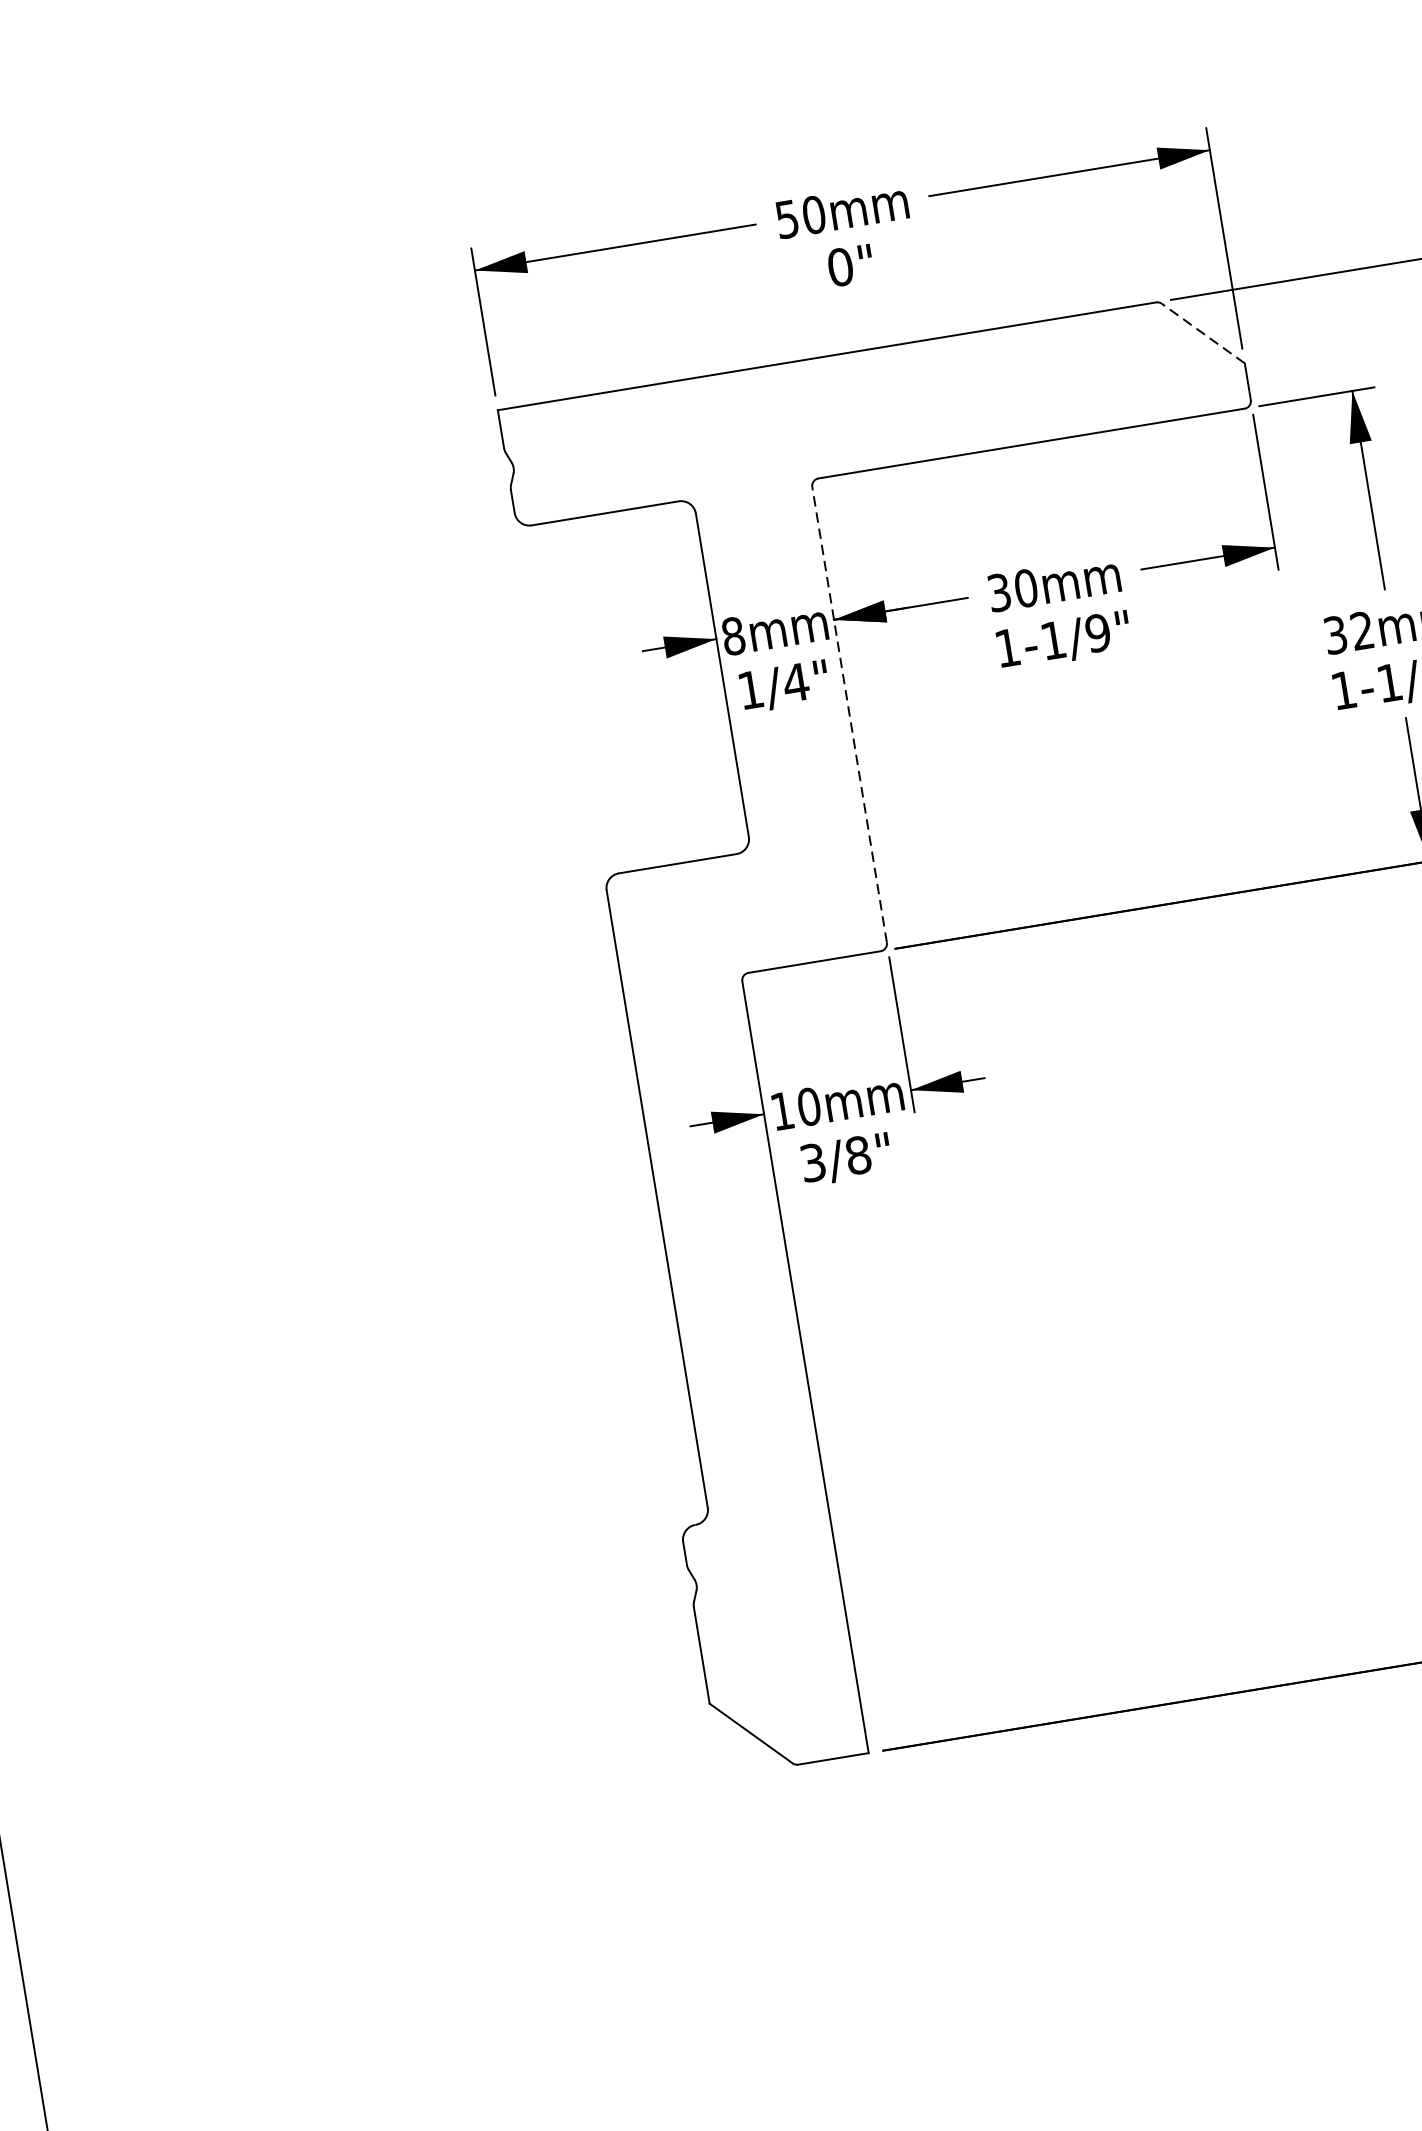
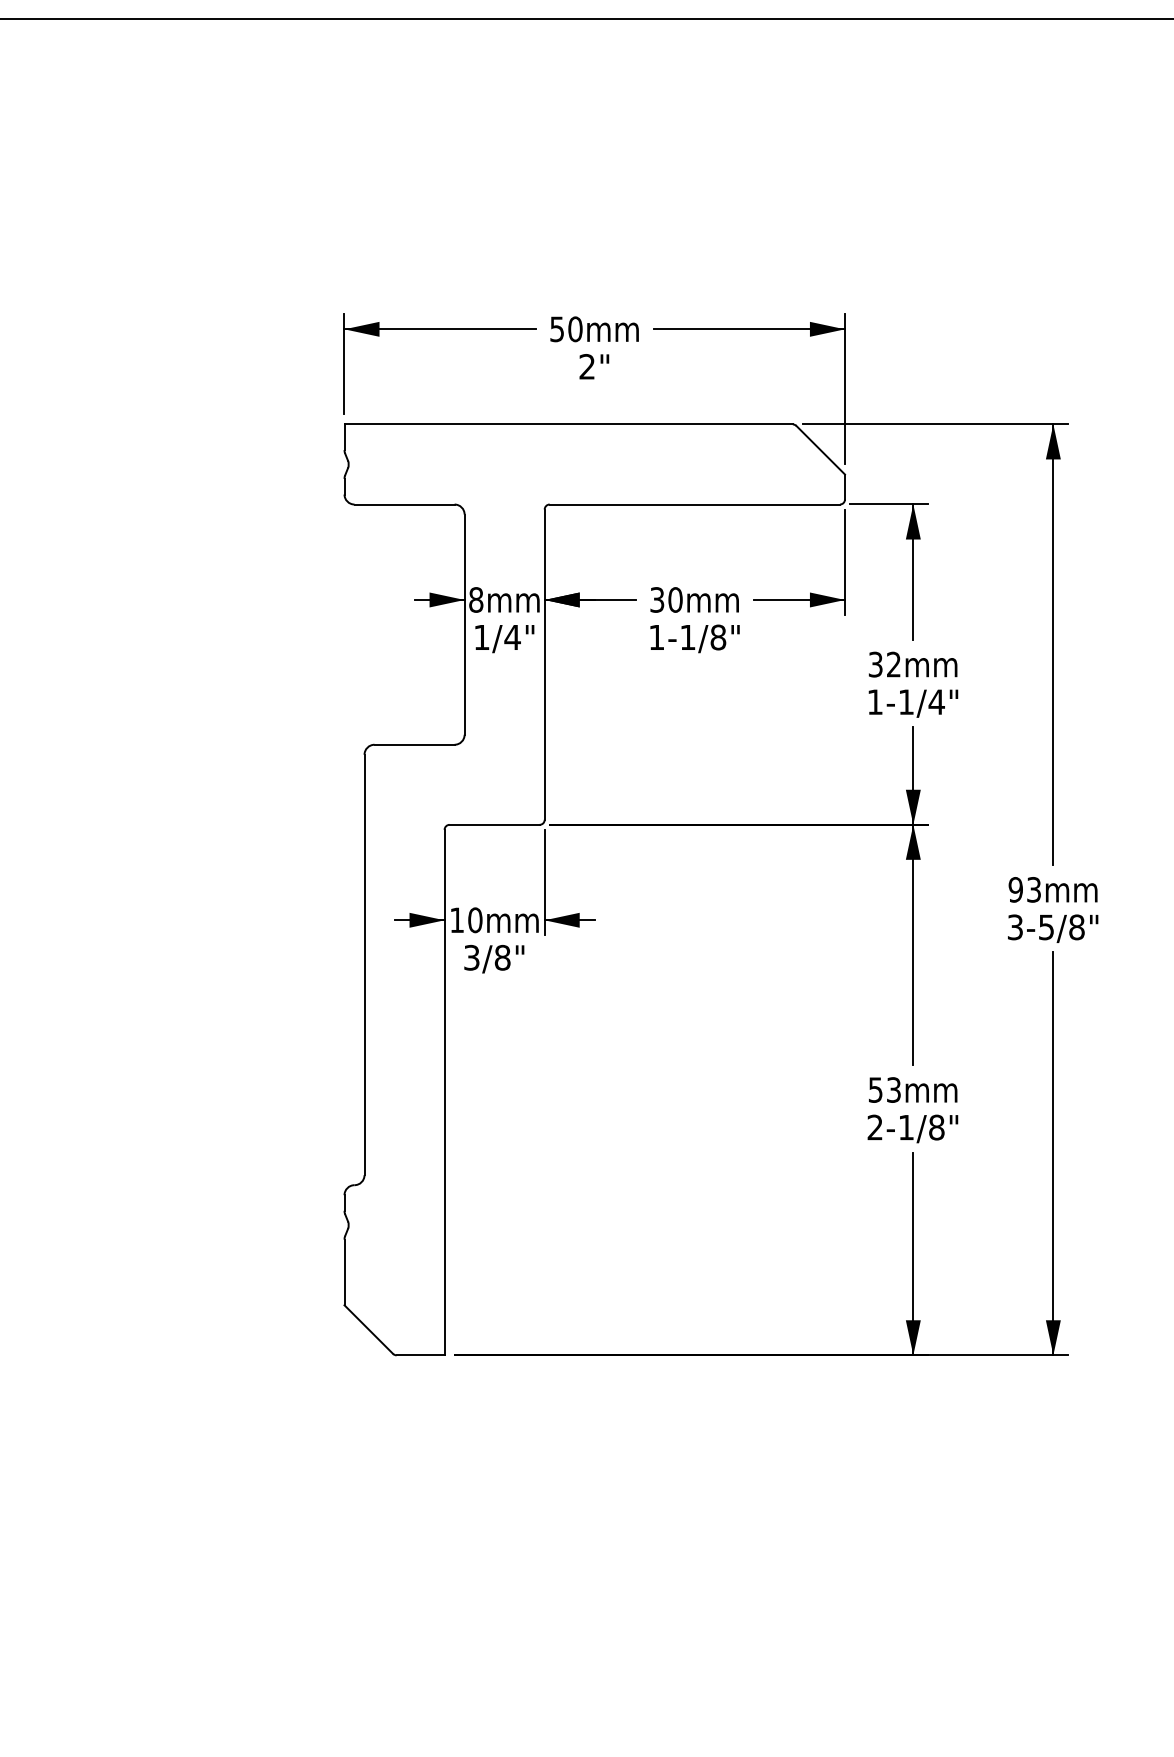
text: (840, 266) -> (587, 366), 0" -> 2"
line: (1202, 332) -> (820, 449), dashed -> solid
text: (1098, 633) -> (718, 637), 1-1/9" -> 1-1/8"
line: (849, 714) -> (544, 664), dashed -> solid

